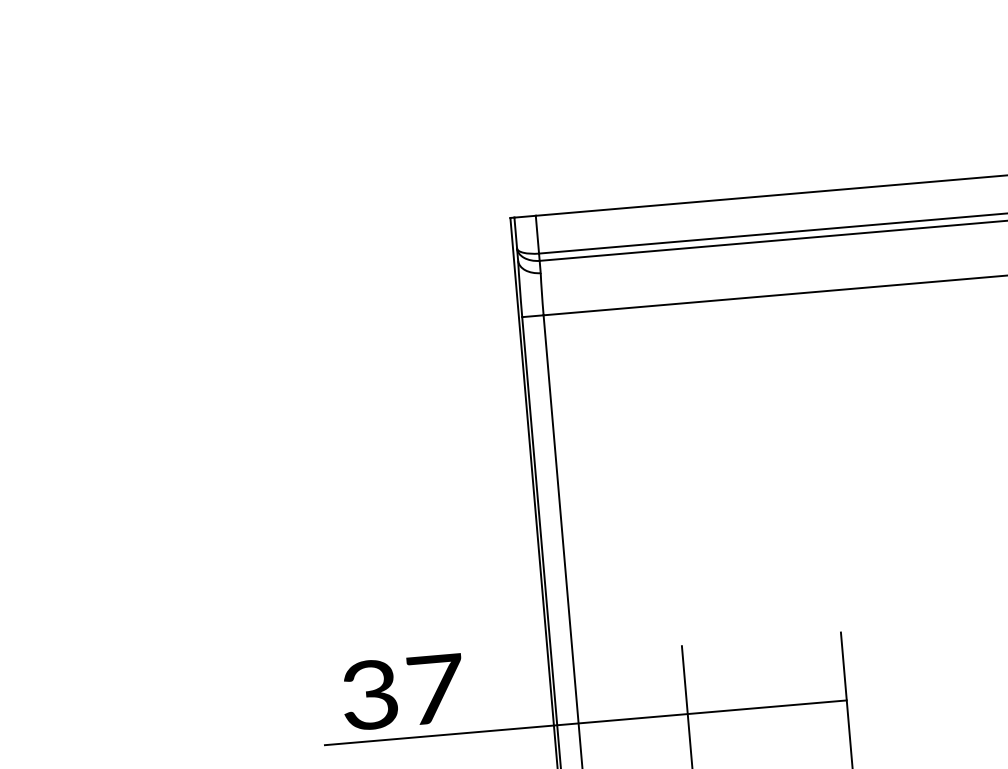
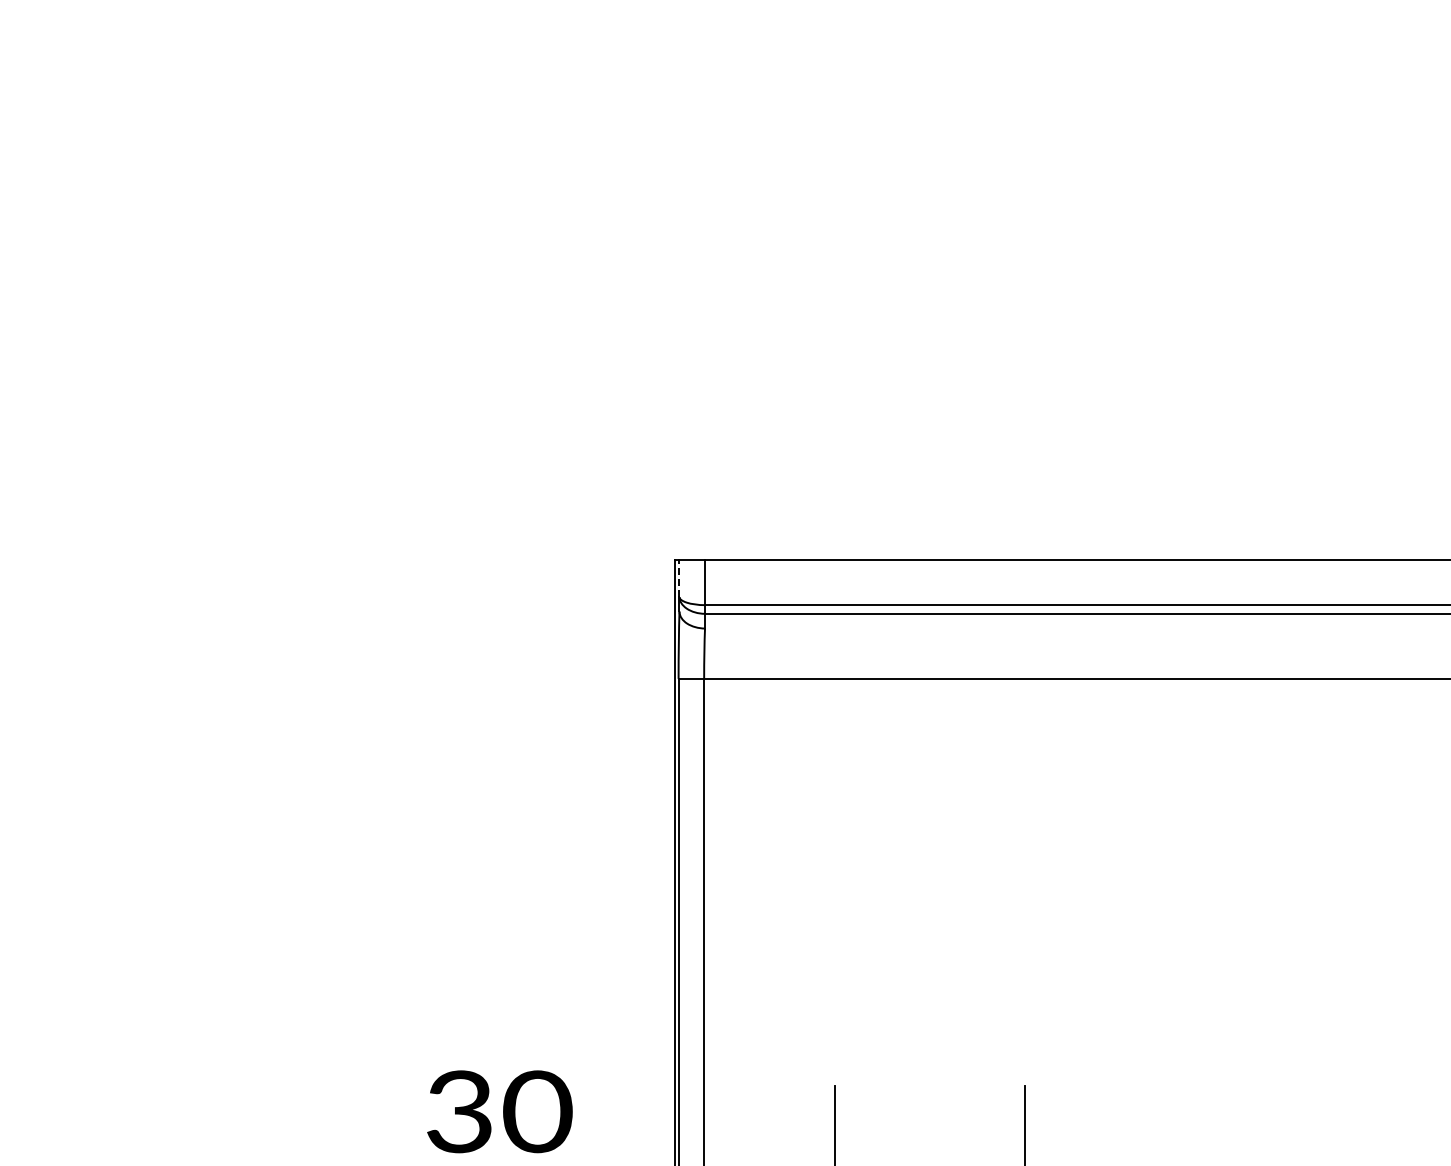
line: (515, 233) -> (679, 578), solid -> dashed
text: (435, 689) -> (537, 1111), 37 -> 30

